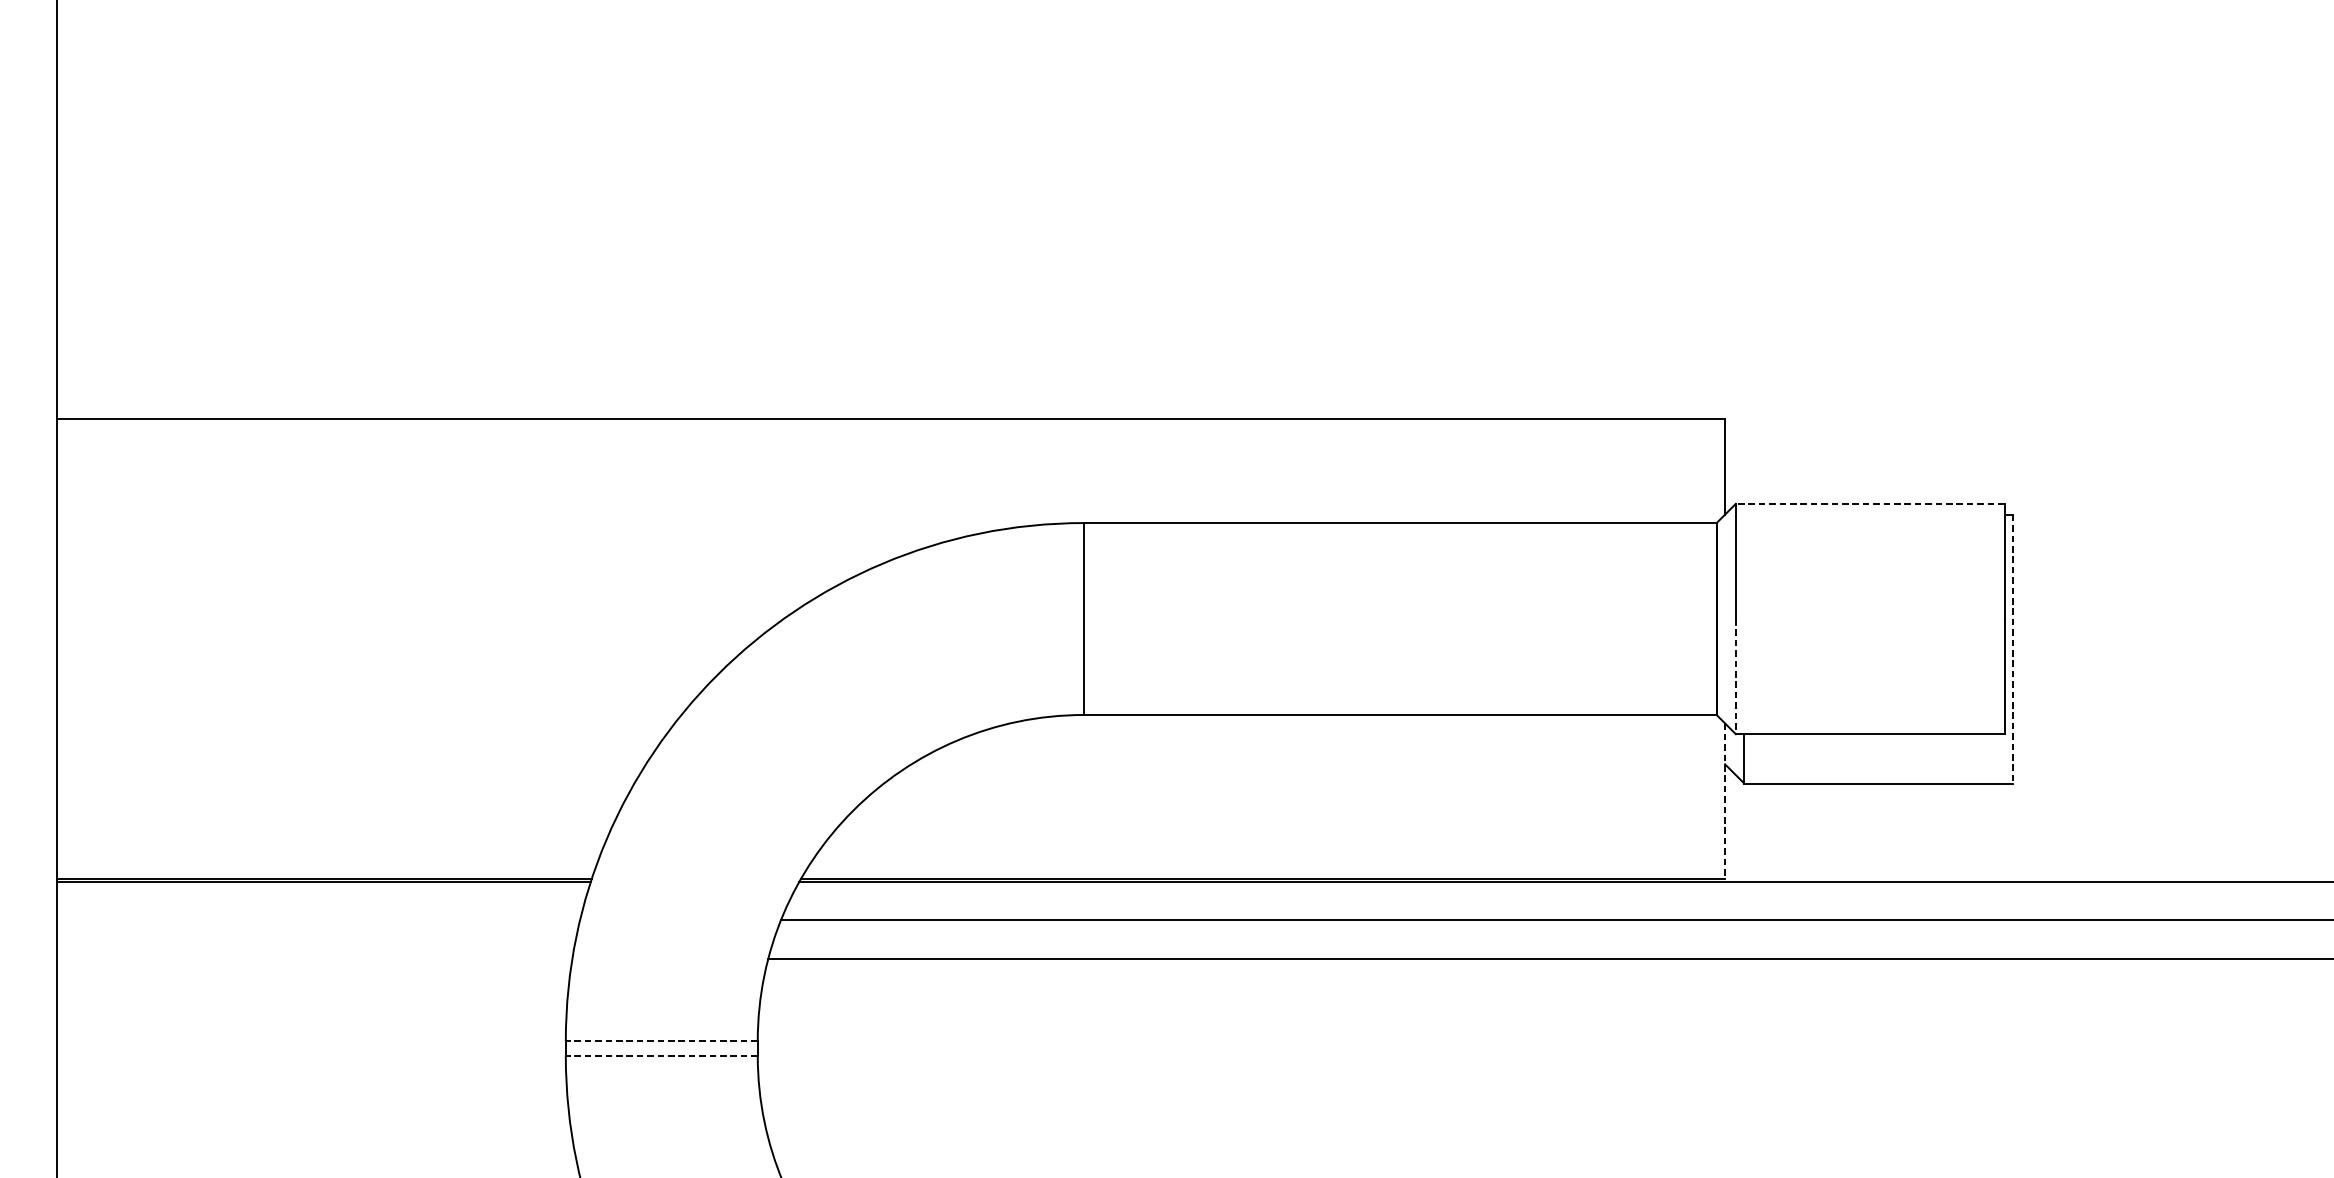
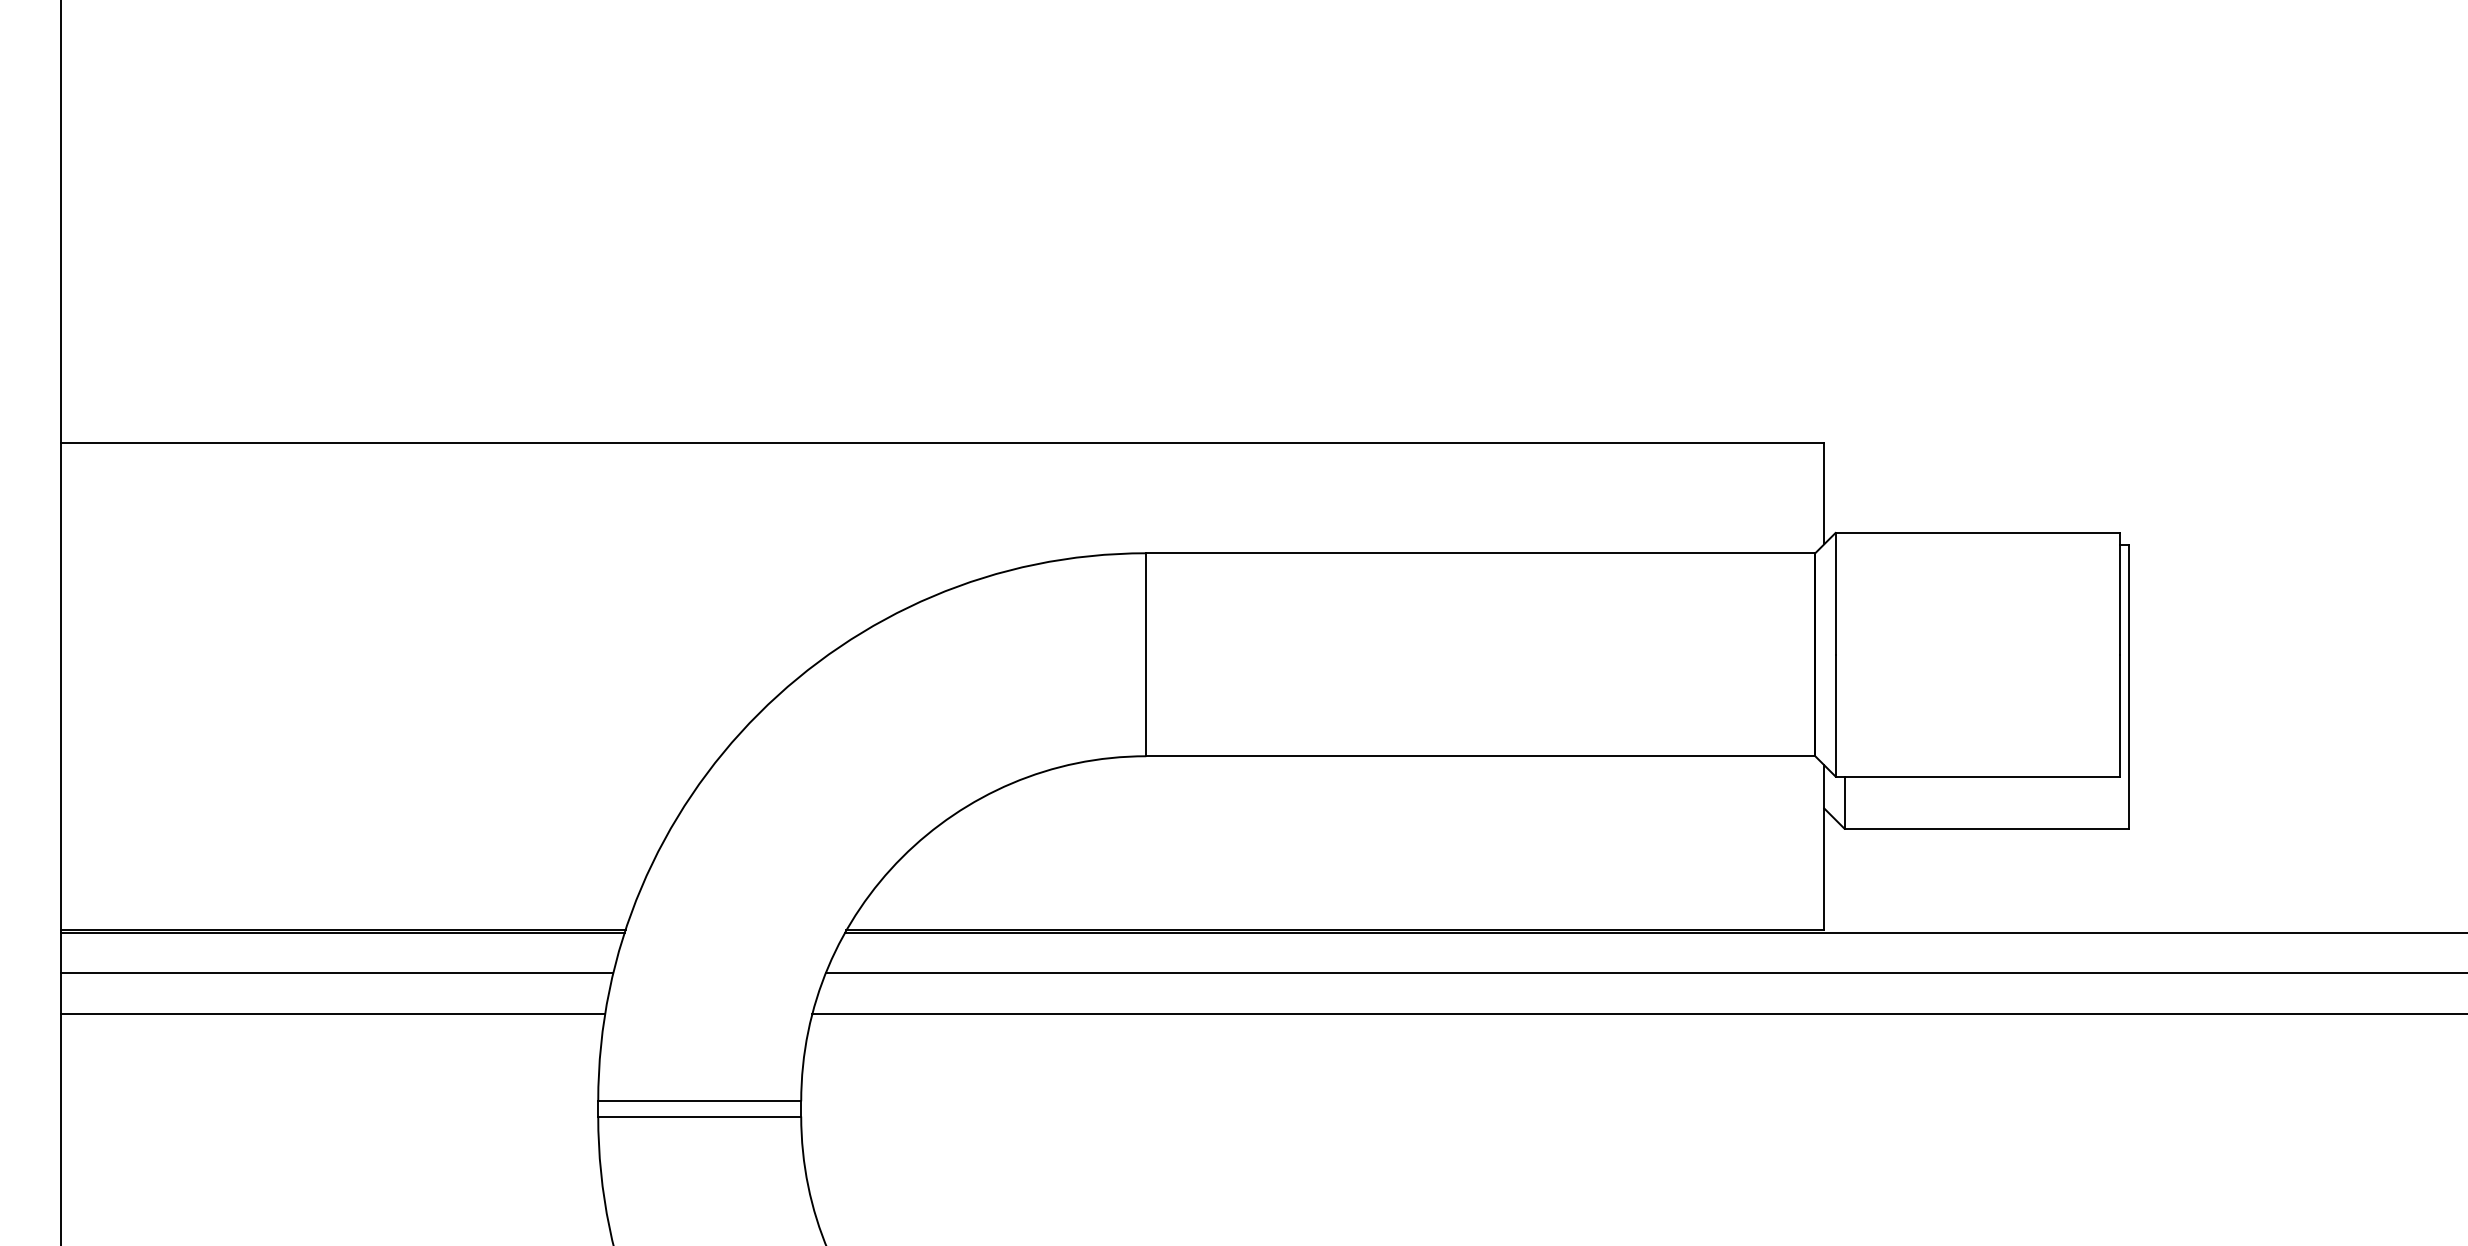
line: (1870, 503) -> (1977, 532), dashed -> solid
line: (2012, 649) -> (2128, 687), dashed -> solid
line: (1735, 676) -> (1835, 715), dashed -> solid
line: (1725, 801) -> (1824, 847), dashed -> solid
line: (318, 920) -> (336, 973), added
line: (314, 958) -> (332, 1013), added
line: (661, 1041) -> (699, 1101), dashed -> solid
line: (661, 1055) -> (699, 1116), dashed -> solid

